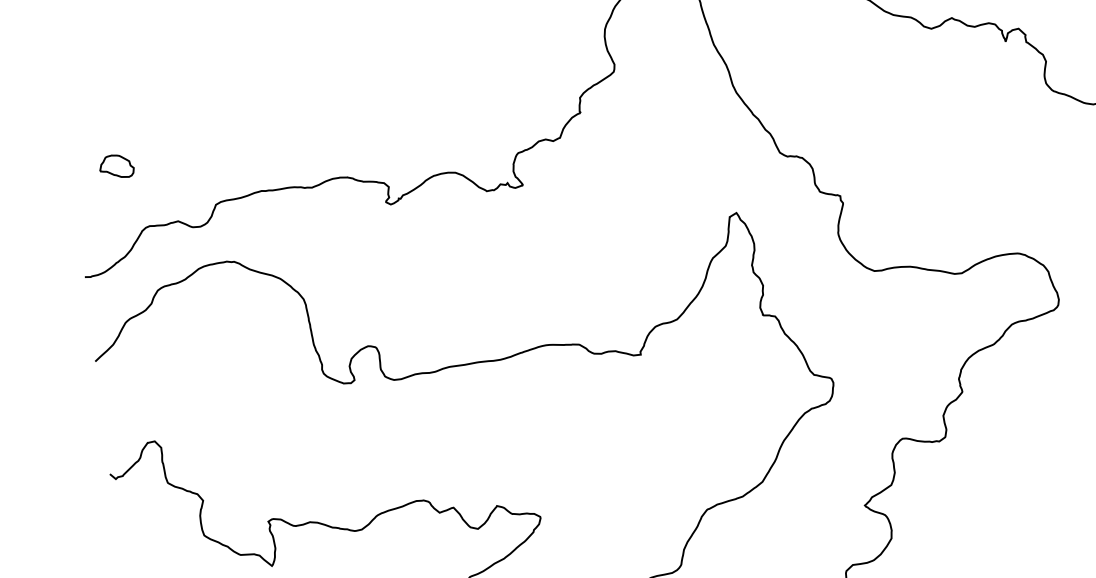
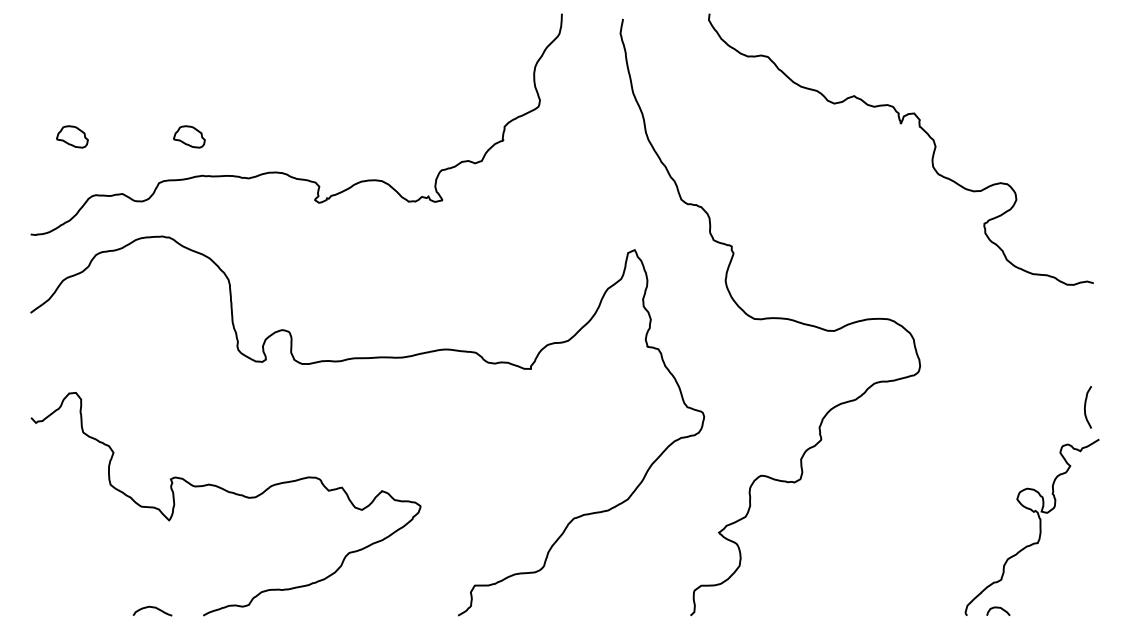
part: (242, 150) -> (189, 136), added

